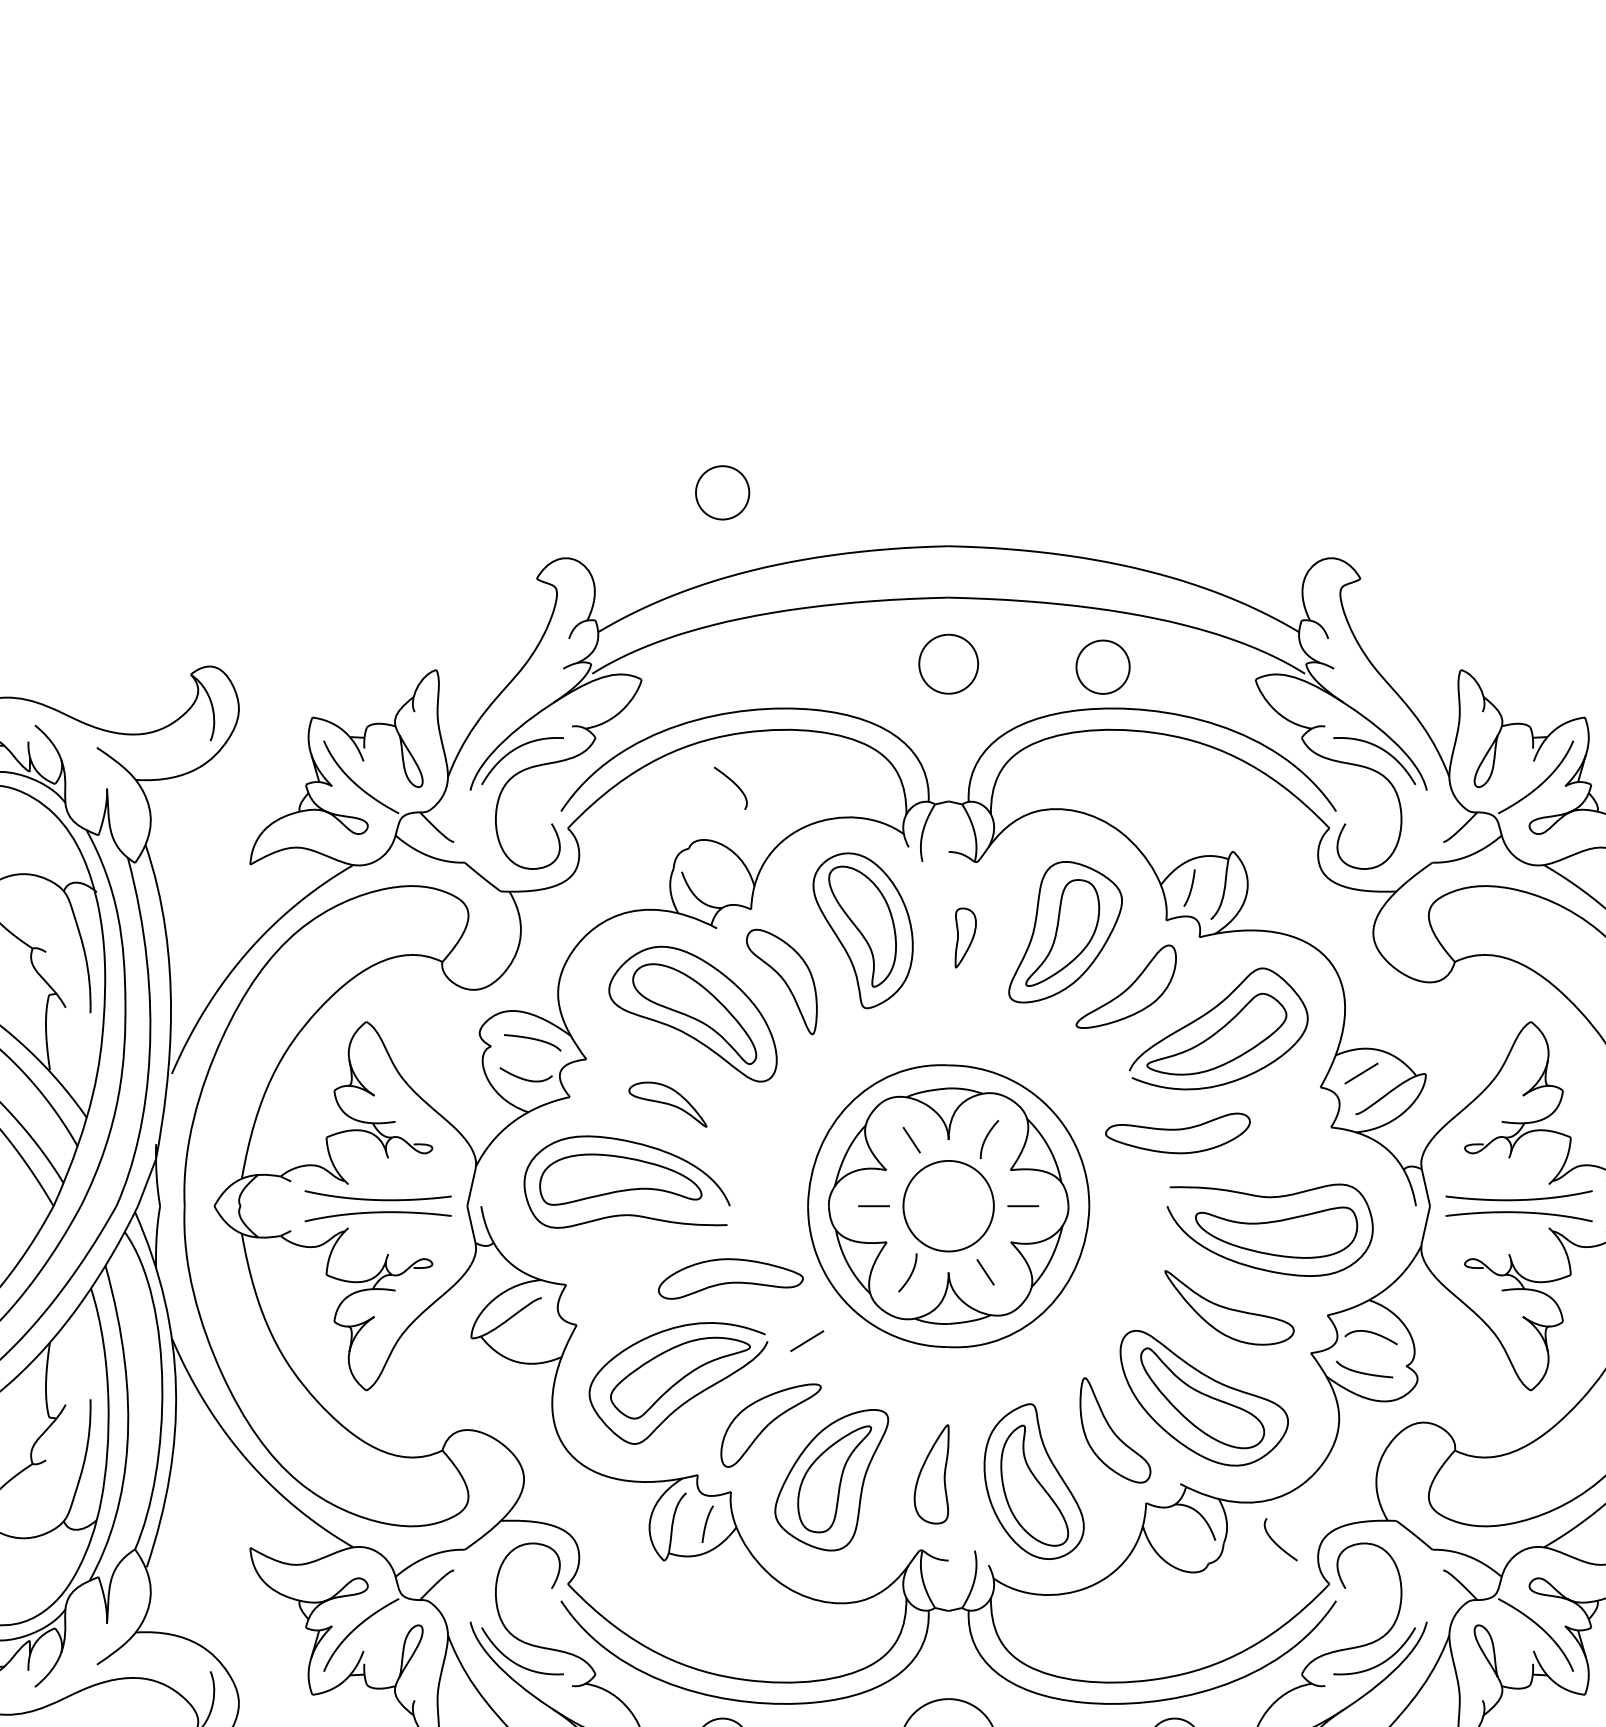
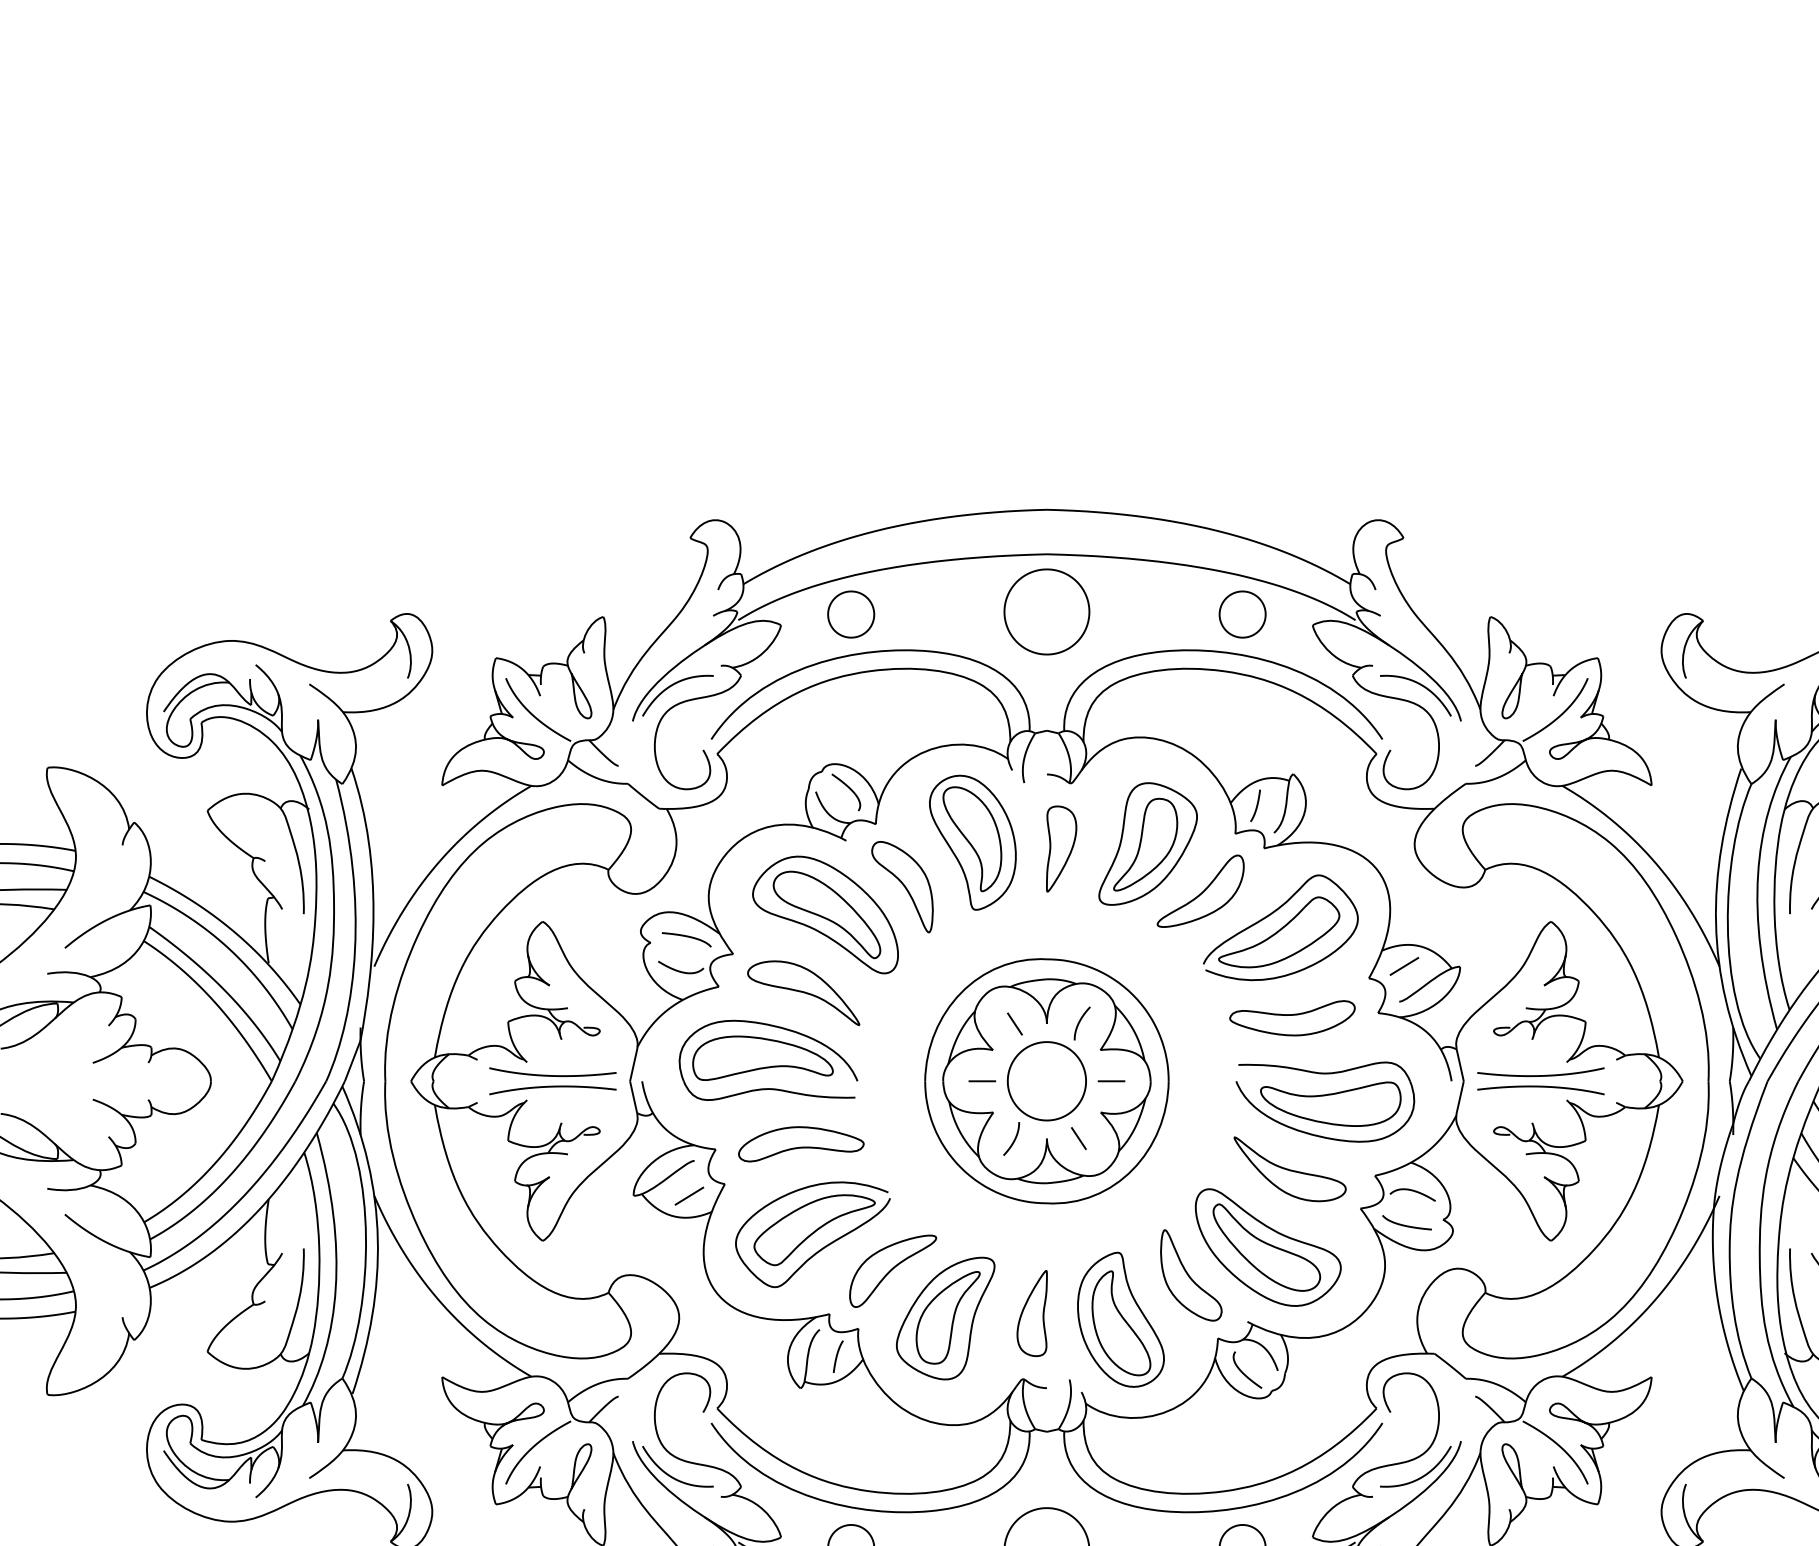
part: (722, 492) -> (851, 614), moved
part: (948, 663) -> (1046, 611), size x1.67
part: (1102, 667) -> (1242, 614), moved
curve: (734, 784) -> (849, 789), moved
part: (965, 937) -> (1061, 848), size x1.67
part: (667, 1104) -> (803, 993), size x1.67
part: (1177, 1133) -> (1292, 1018), moved
part: (731, 1279) -> (801, 1144), moved
line: (807, 1340) -> (689, 1195), moved
curve: (1276, 1542) -> (1243, 1372), moved

